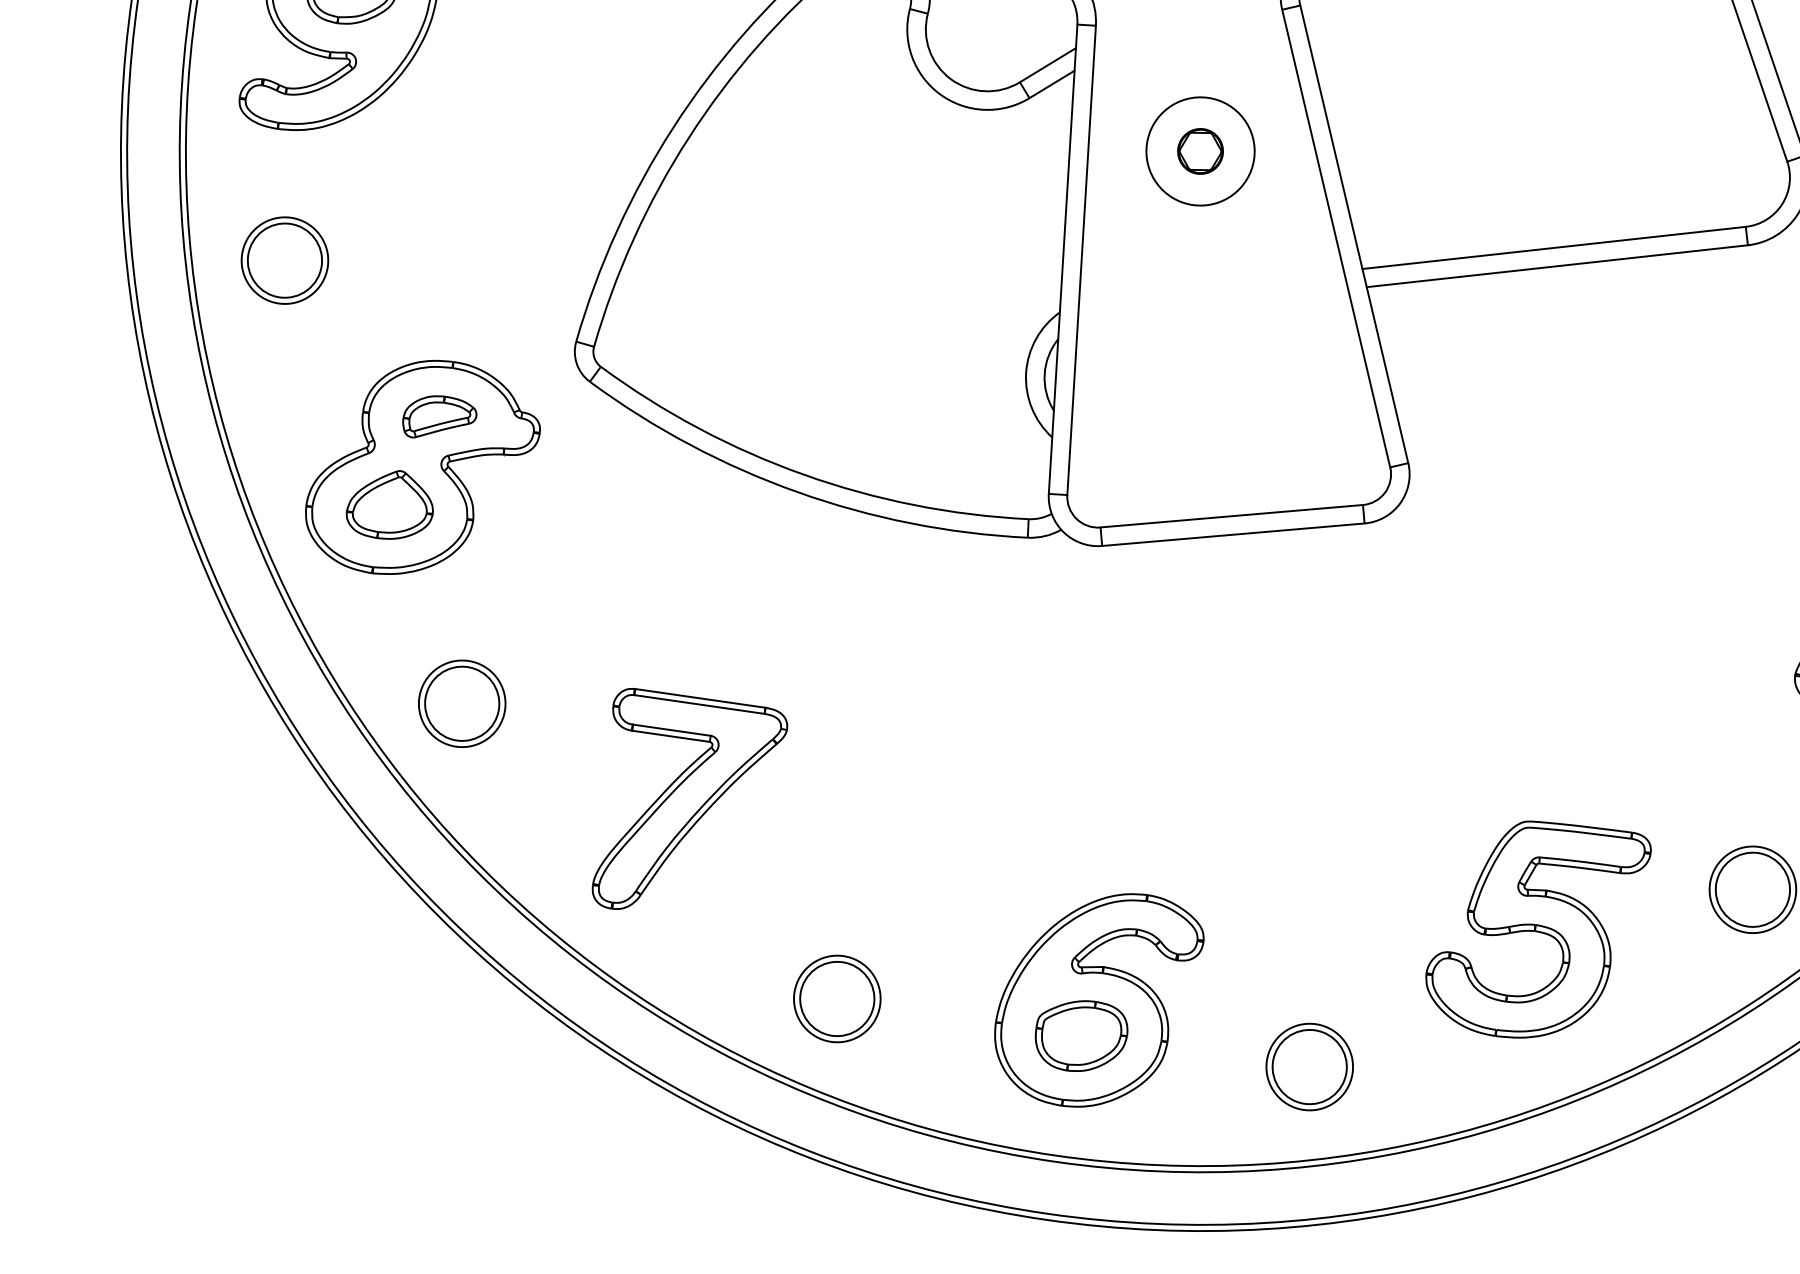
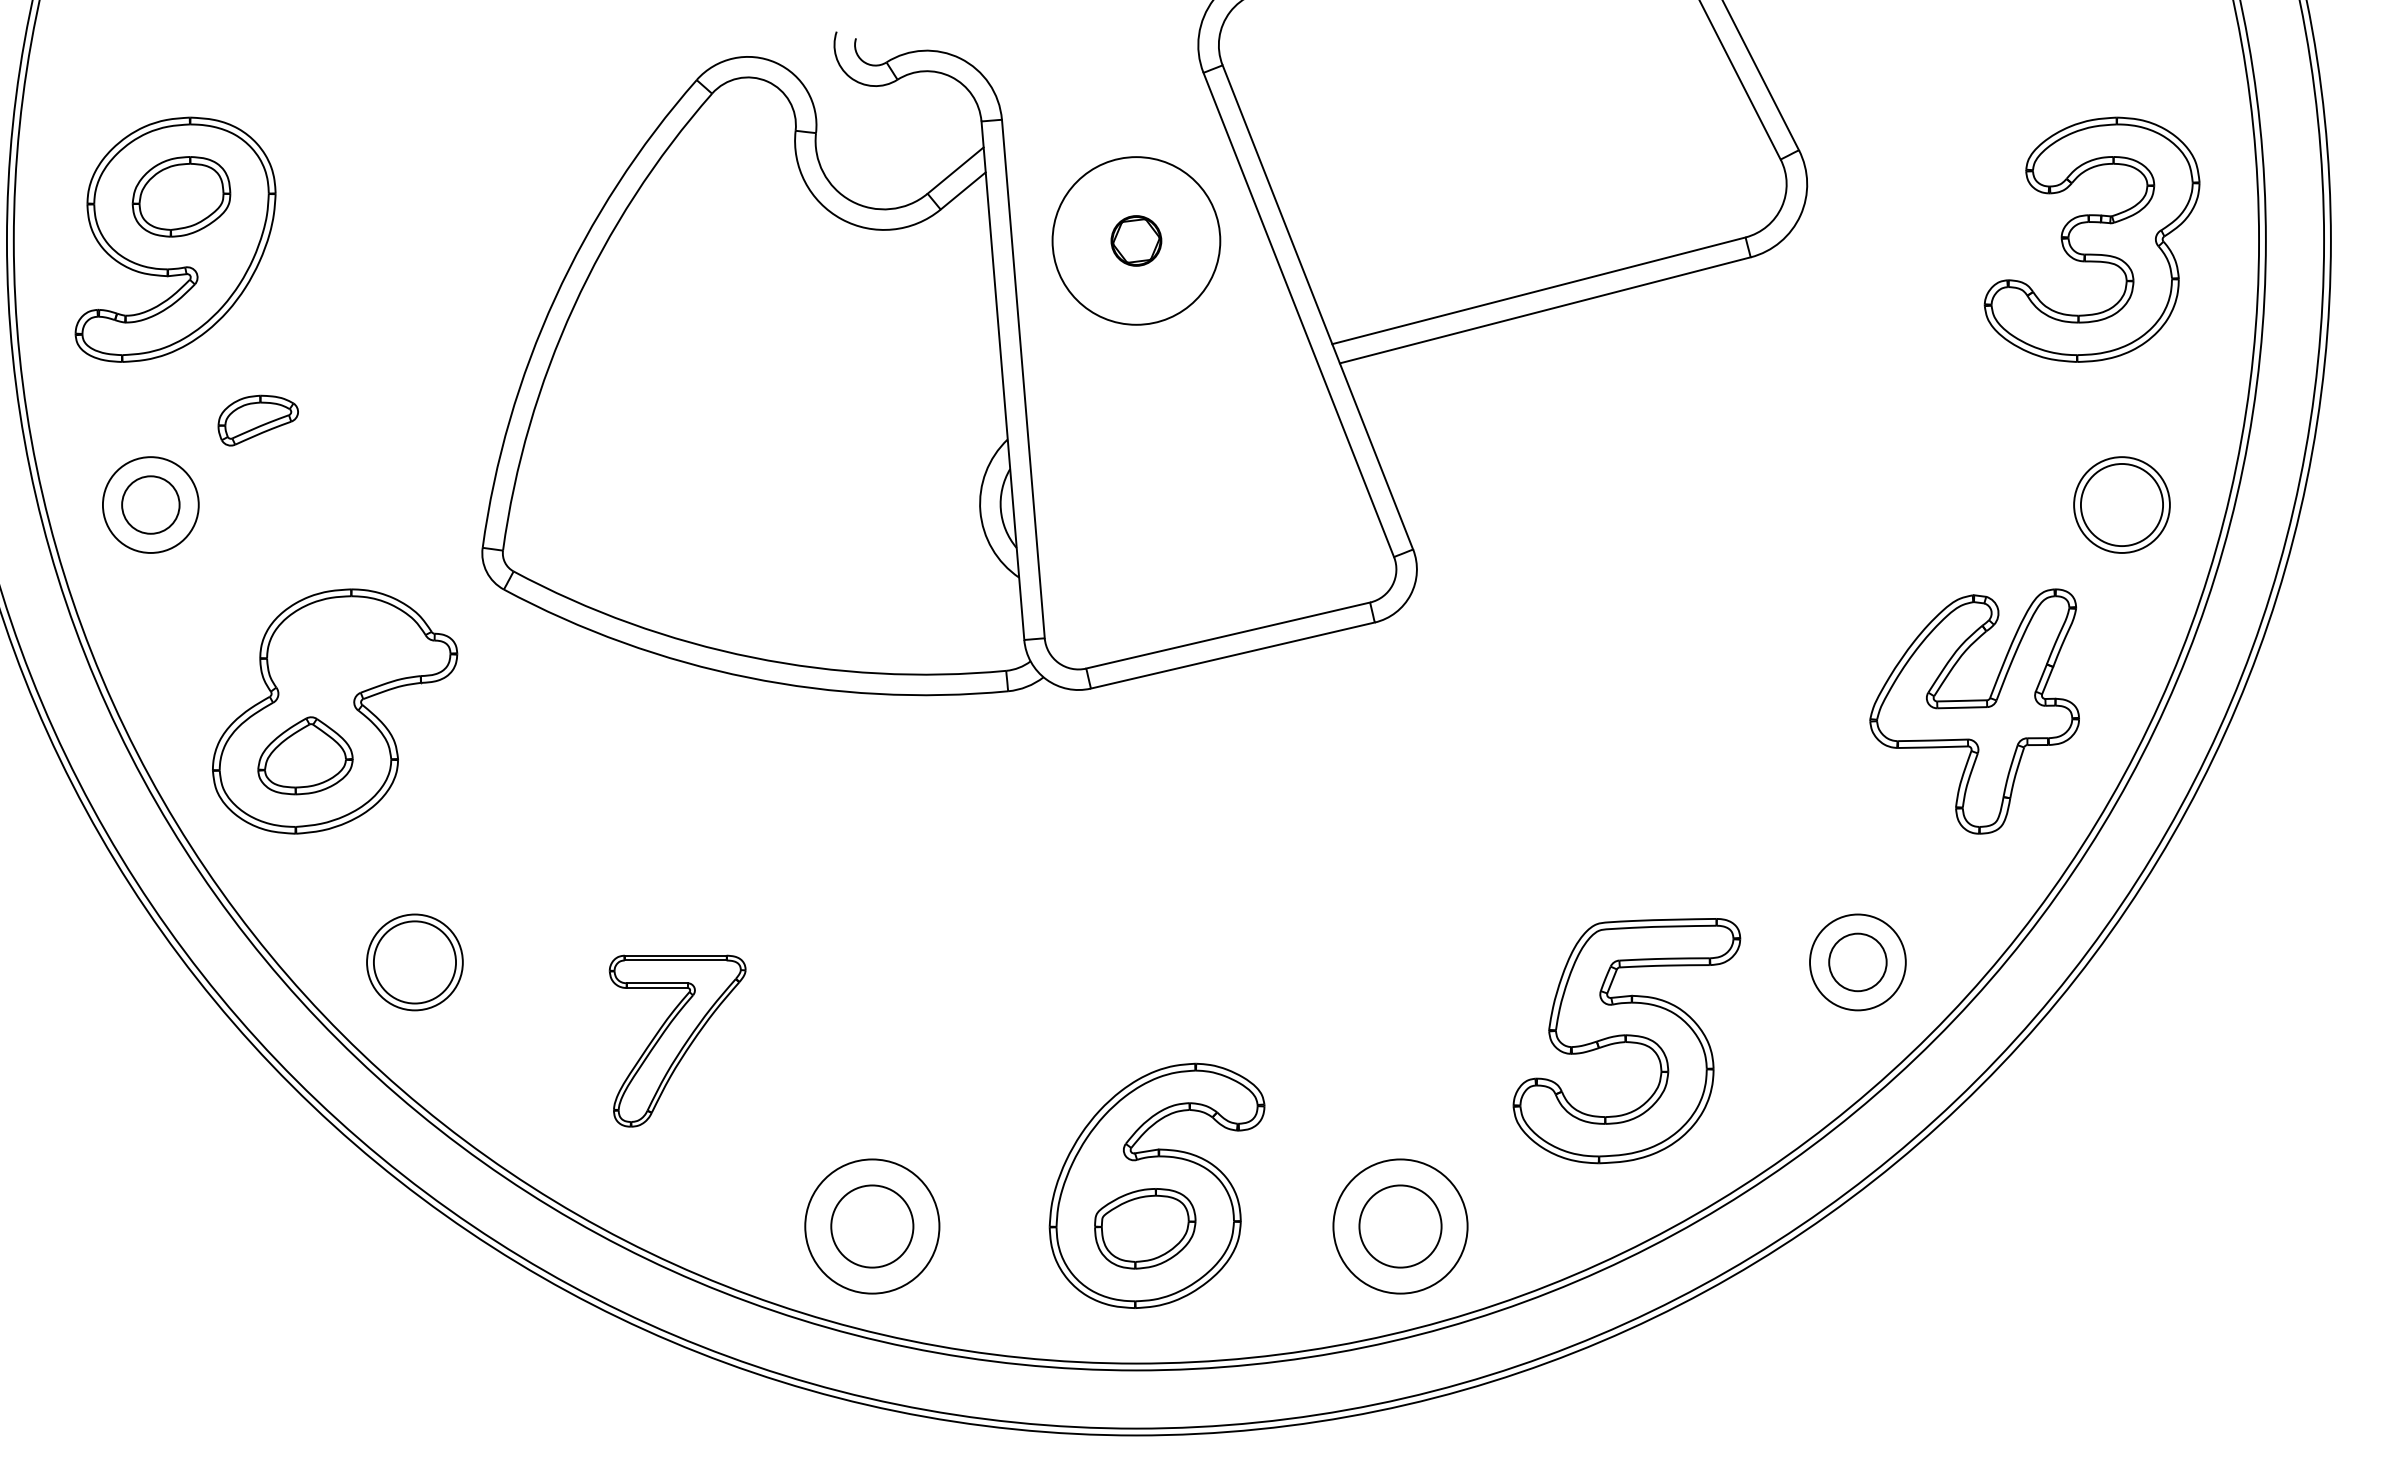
circle: (1200, 151) -> (1136, 240), size x1.4
circle: (284, 260) -> (150, 504), size x0.7
part: (439, 418) -> (257, 420), moved
part: (686, 808) -> (677, 1041), size x0.7
circle: (1752, 889) -> (1857, 962), size x0.7
circle: (837, 998) -> (872, 1226), size x1.4
circle: (1309, 1067) -> (1400, 1226), size x1.4

